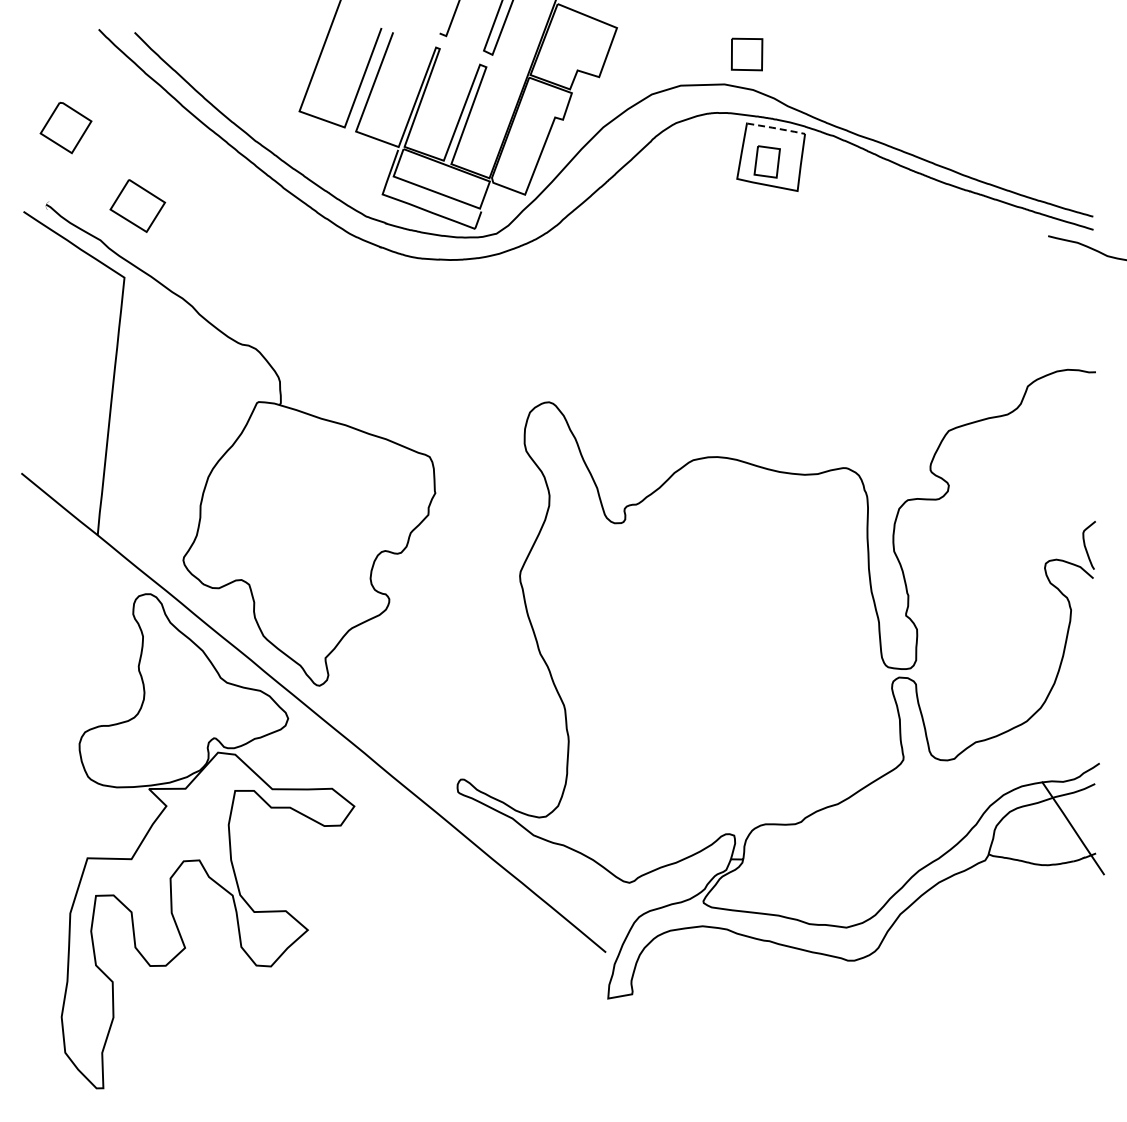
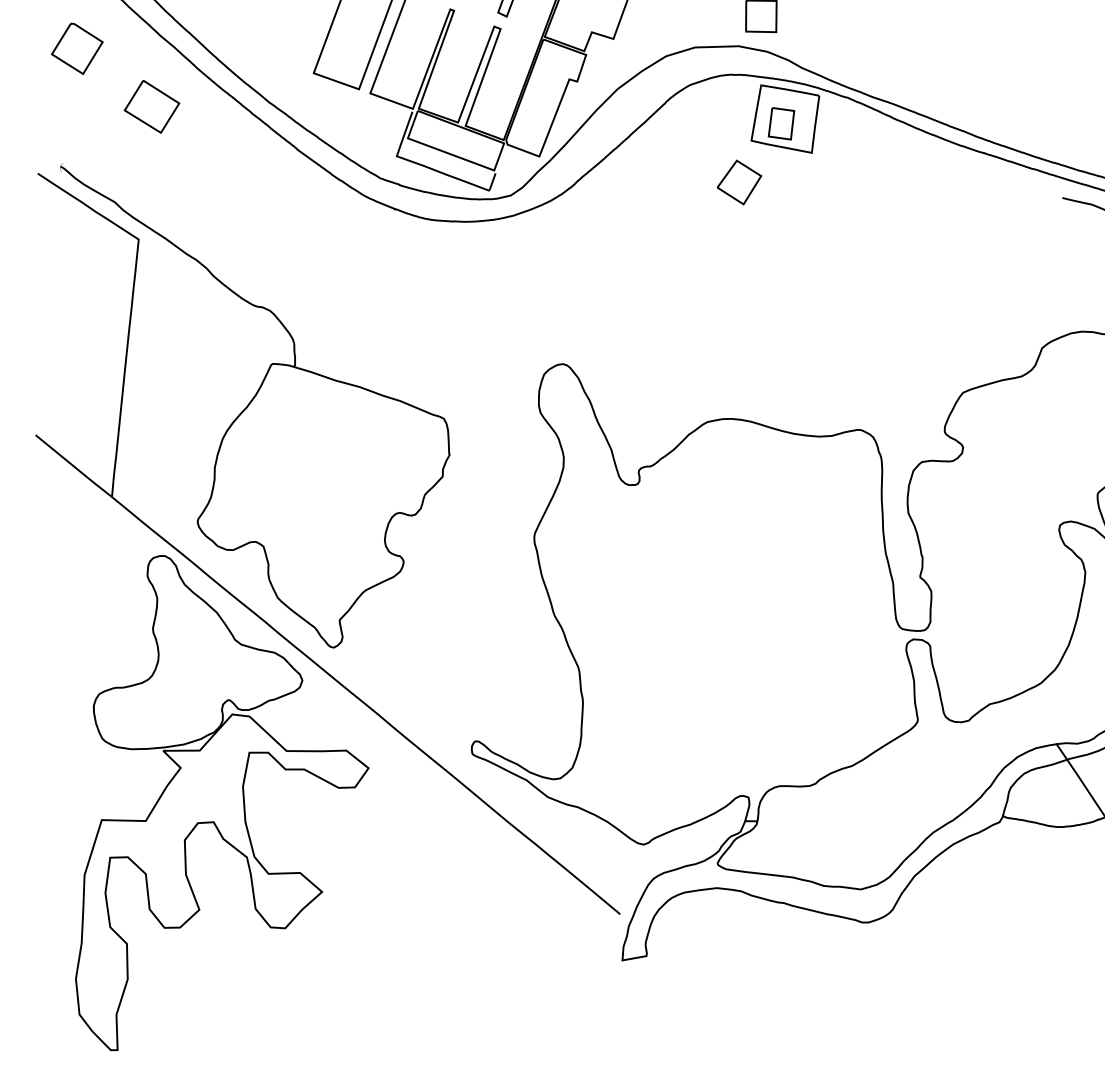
part: (65, 127) -> (76, 48), moved
line: (776, 128) -> (790, 90), dashed -> solid
part: (137, 205) -> (151, 106), moved
part: (724, 220) -> (738, 182), added

